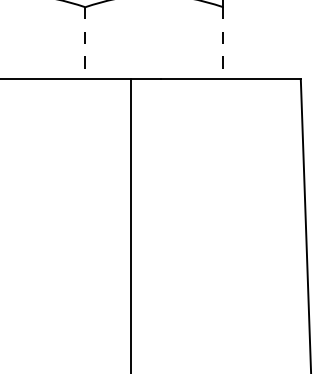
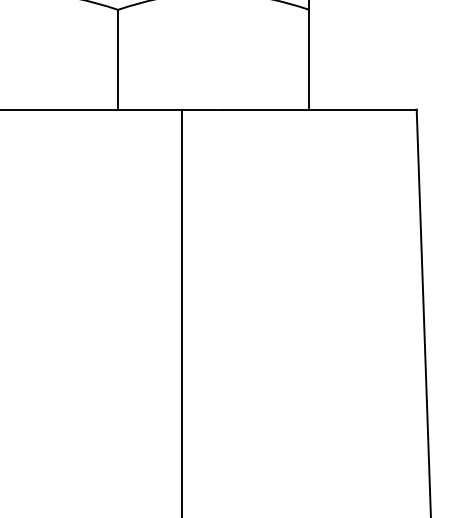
line: (85, 43) -> (118, 60), dashed -> solid
line: (223, 43) -> (309, 60), dashed -> solid

